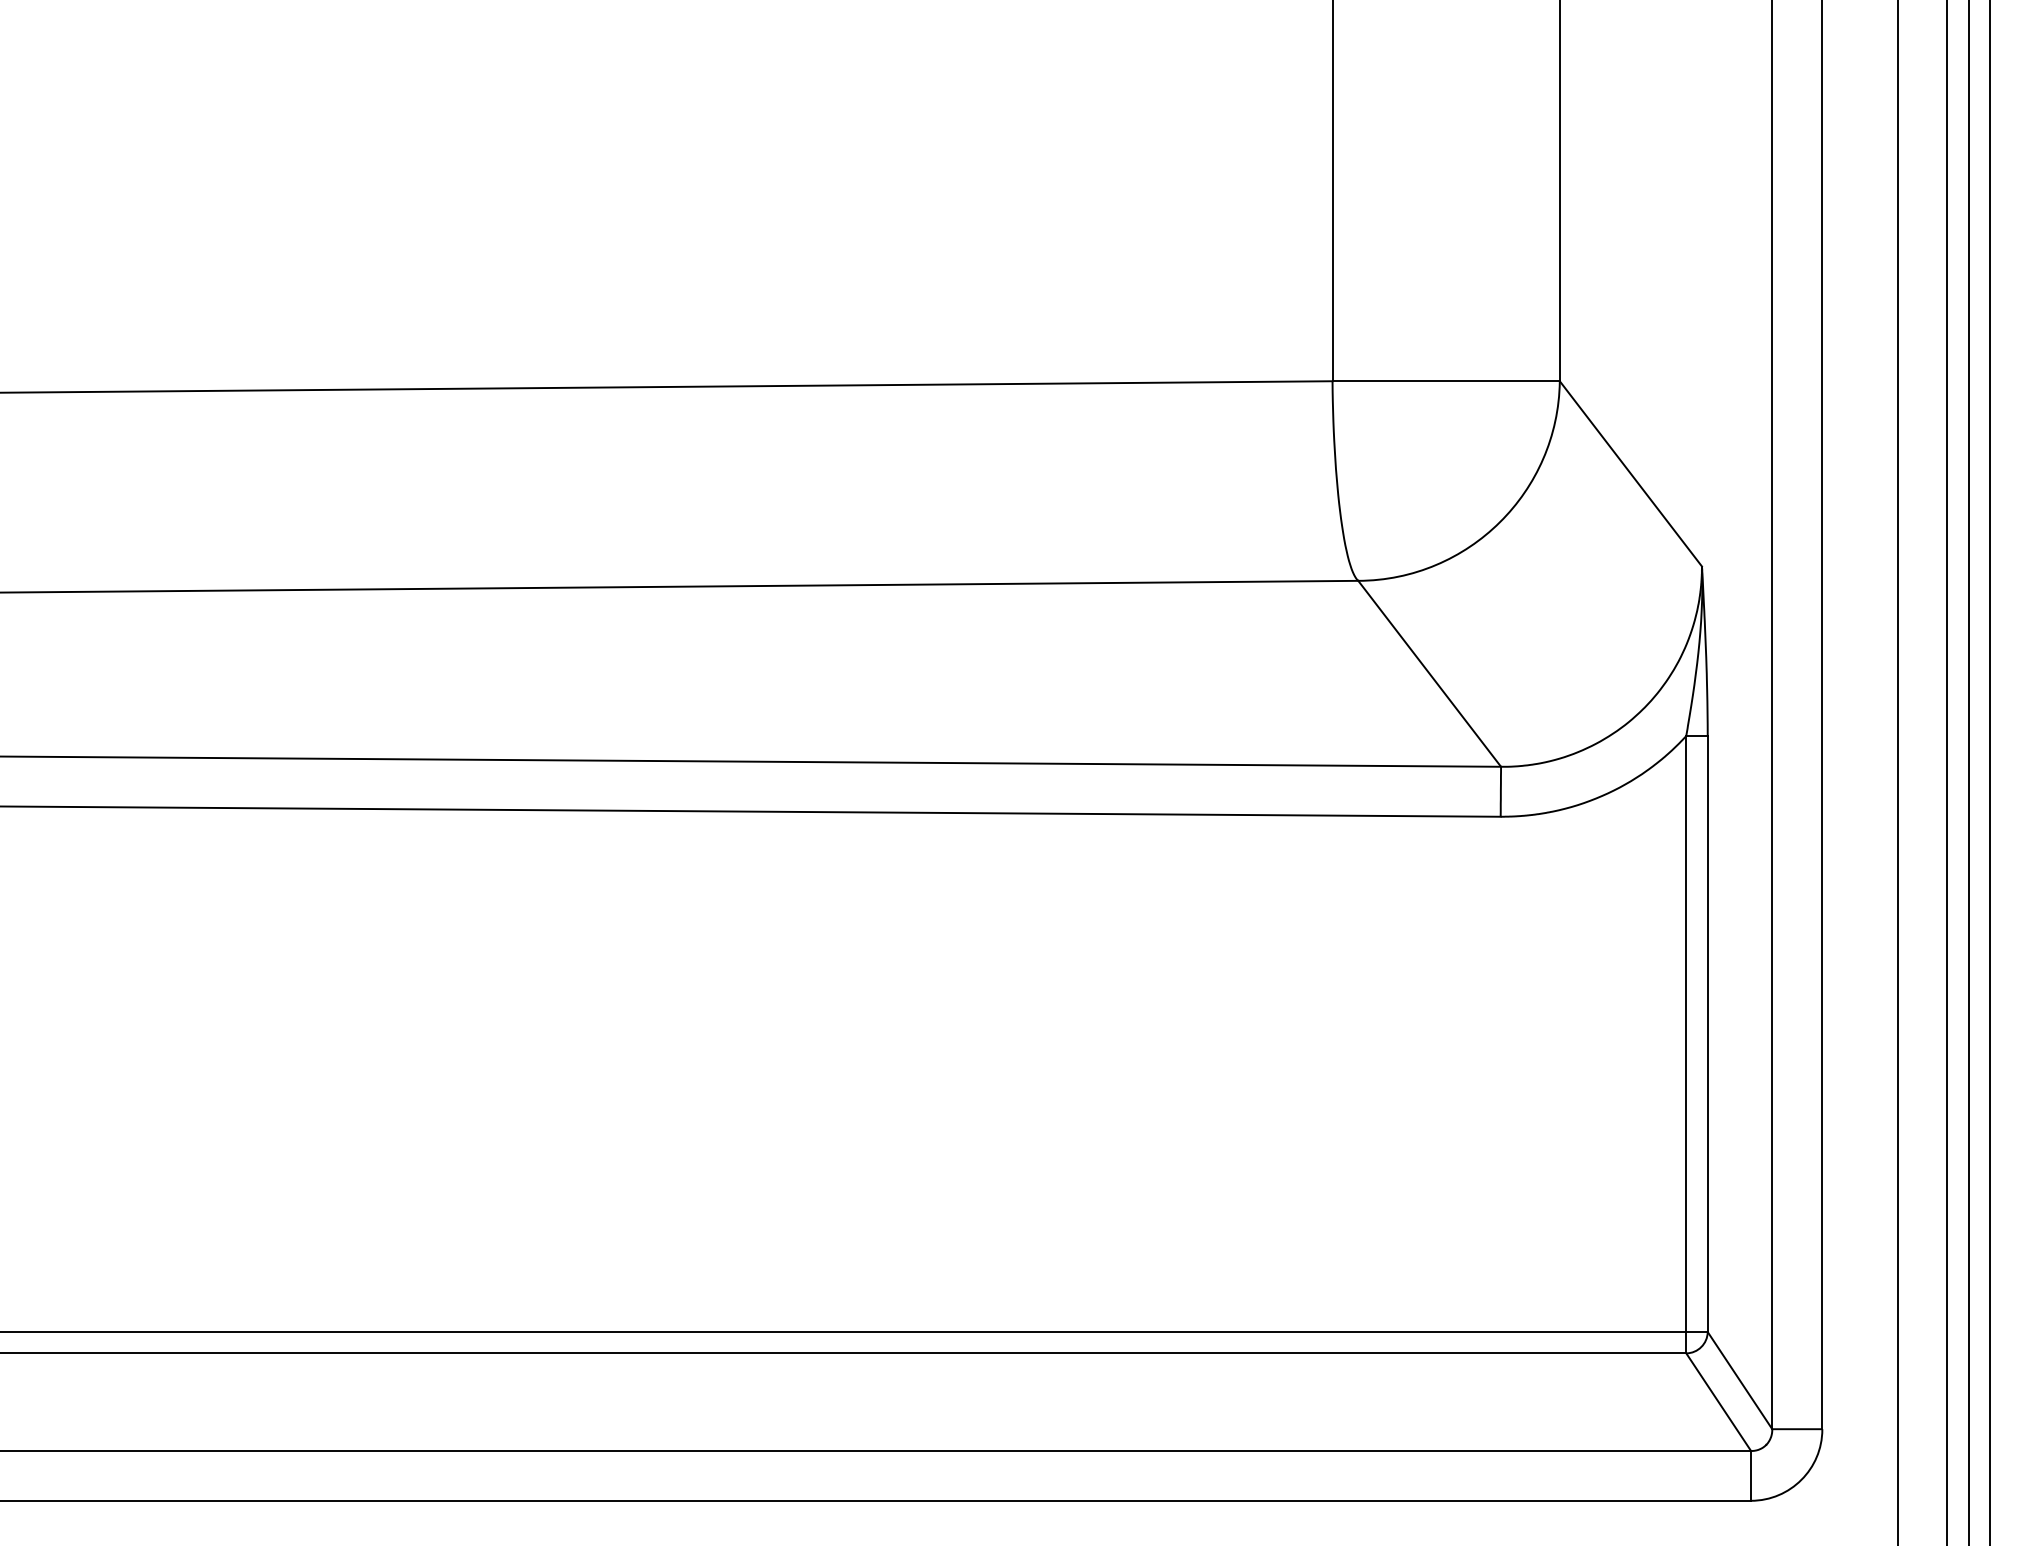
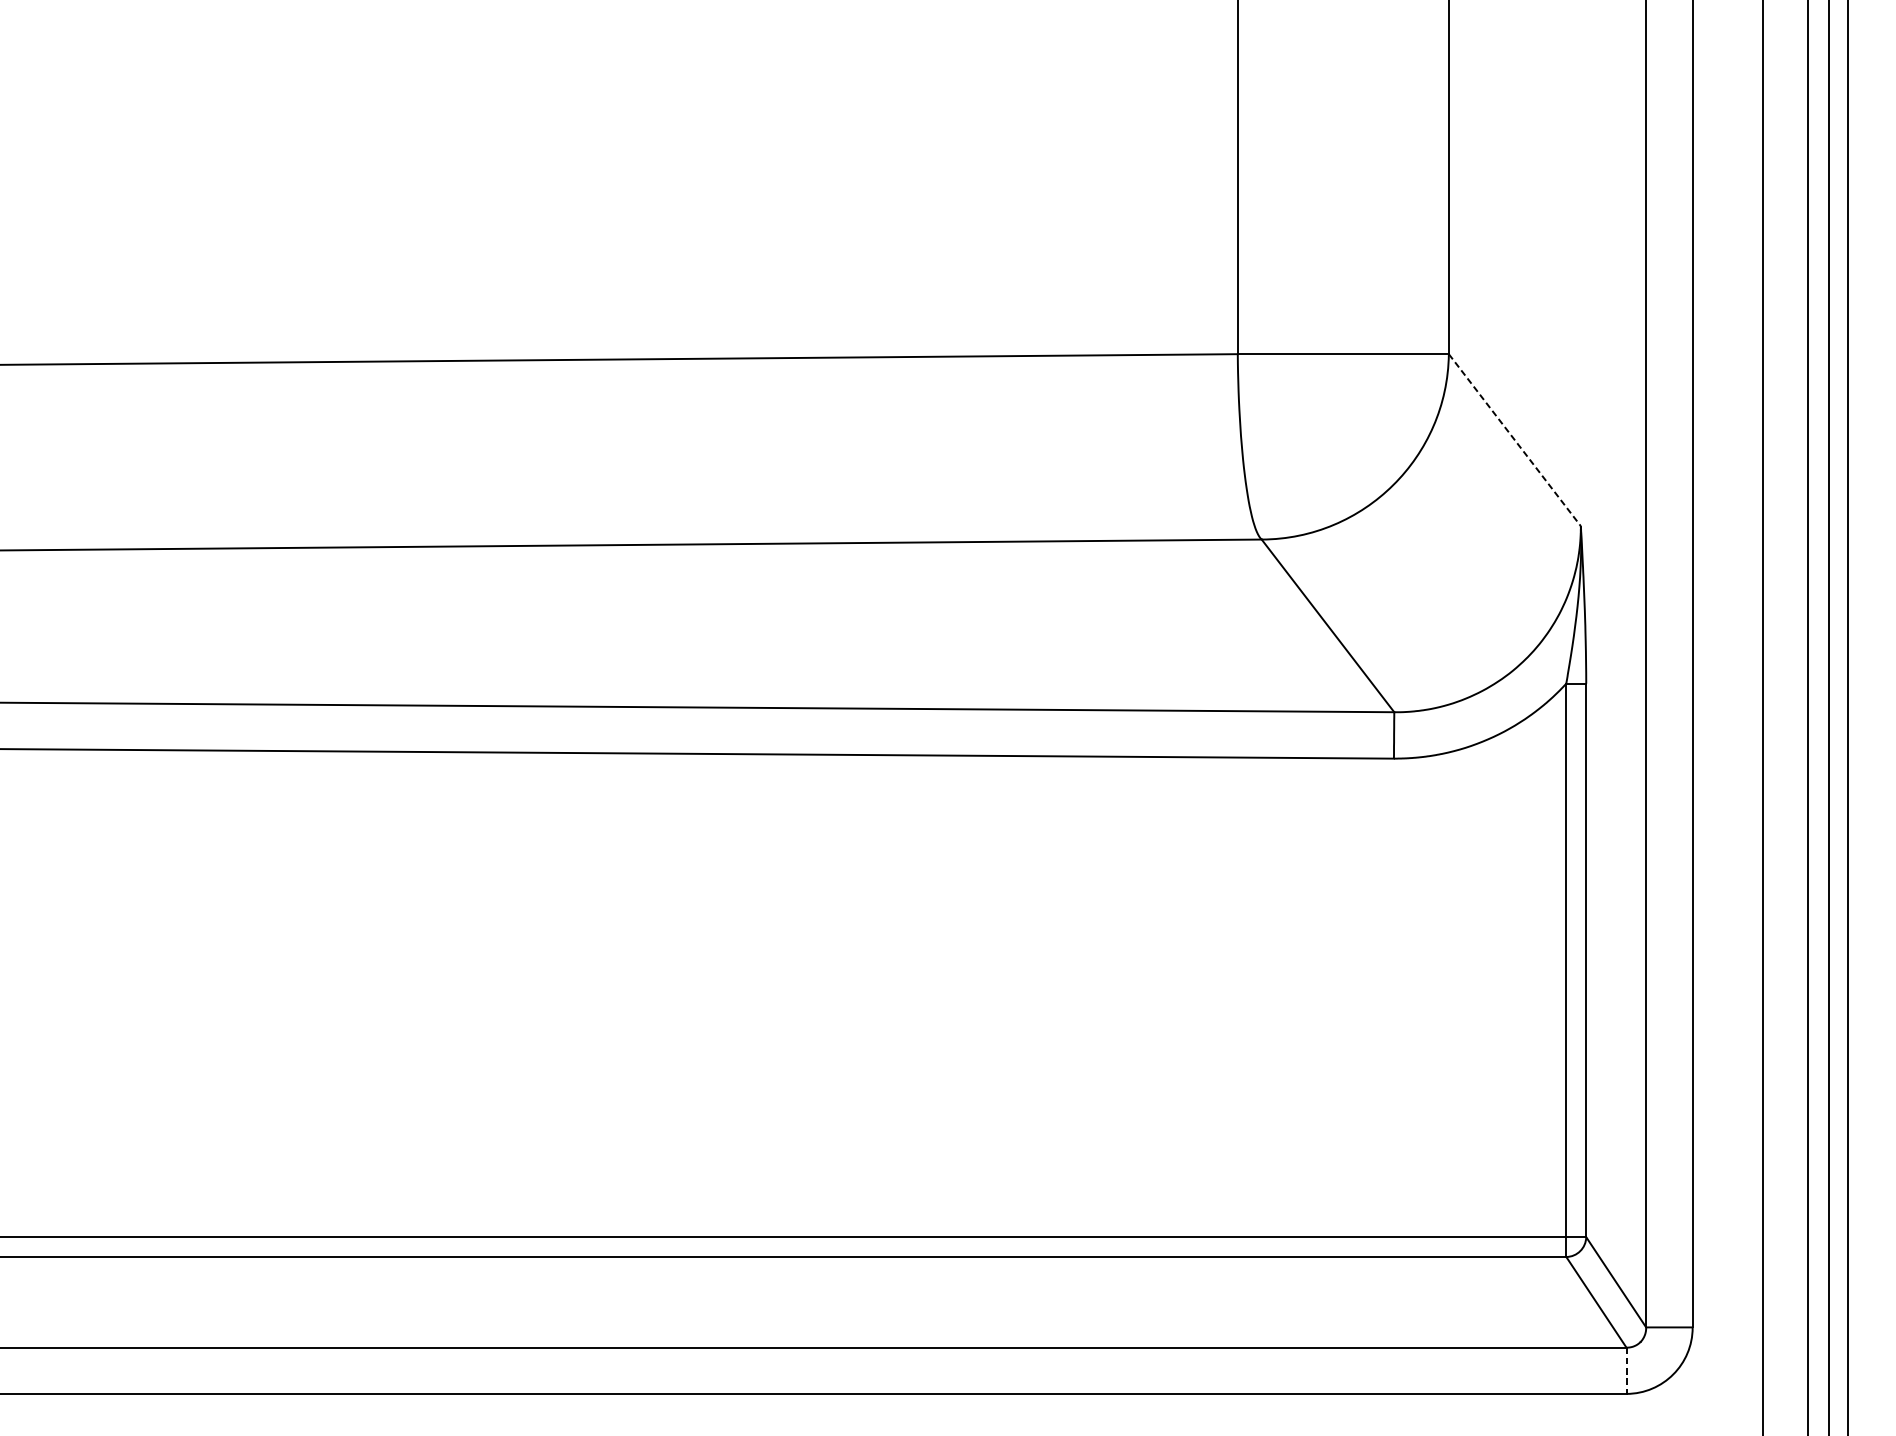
line: (1630, 473) -> (1514, 439), solid -> dashed
line: (1751, 1475) -> (1626, 1370), solid -> dashed

